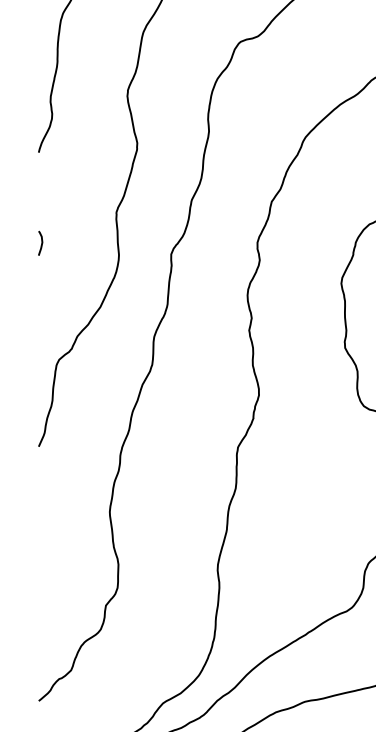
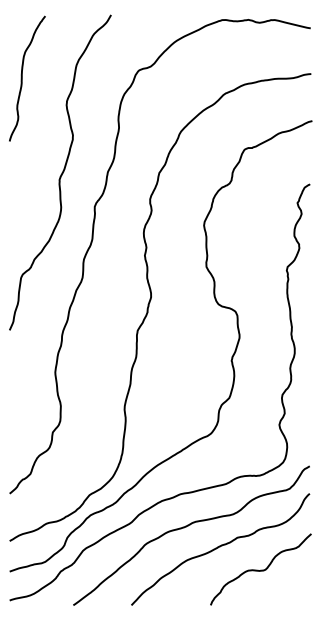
curve: (41, 243) -> (11, 199), removed

